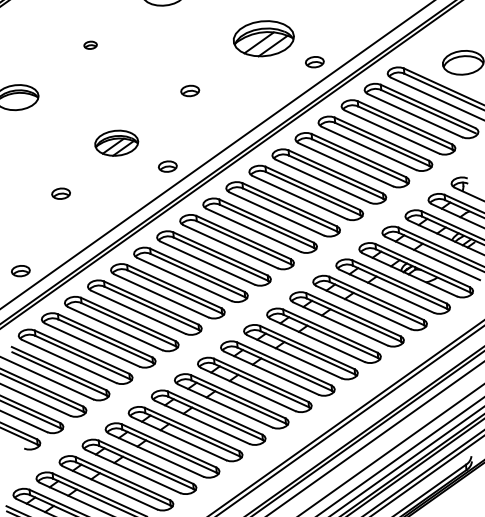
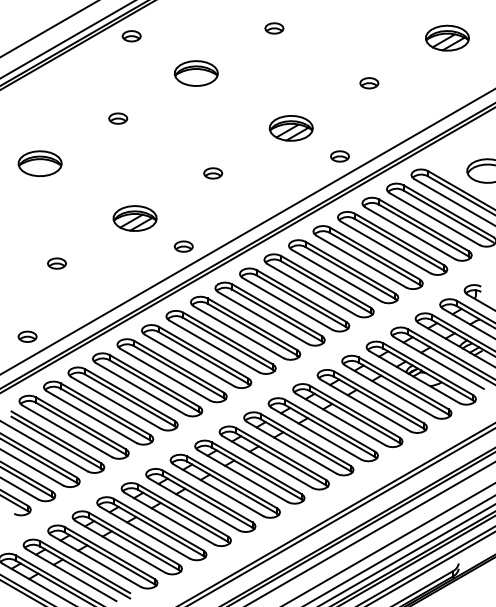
part: (262, 38) -> (290, 128), size x0.71
part: (90, 45) -> (118, 118), size x1.43
part: (60, 193) -> (56, 263), moved

